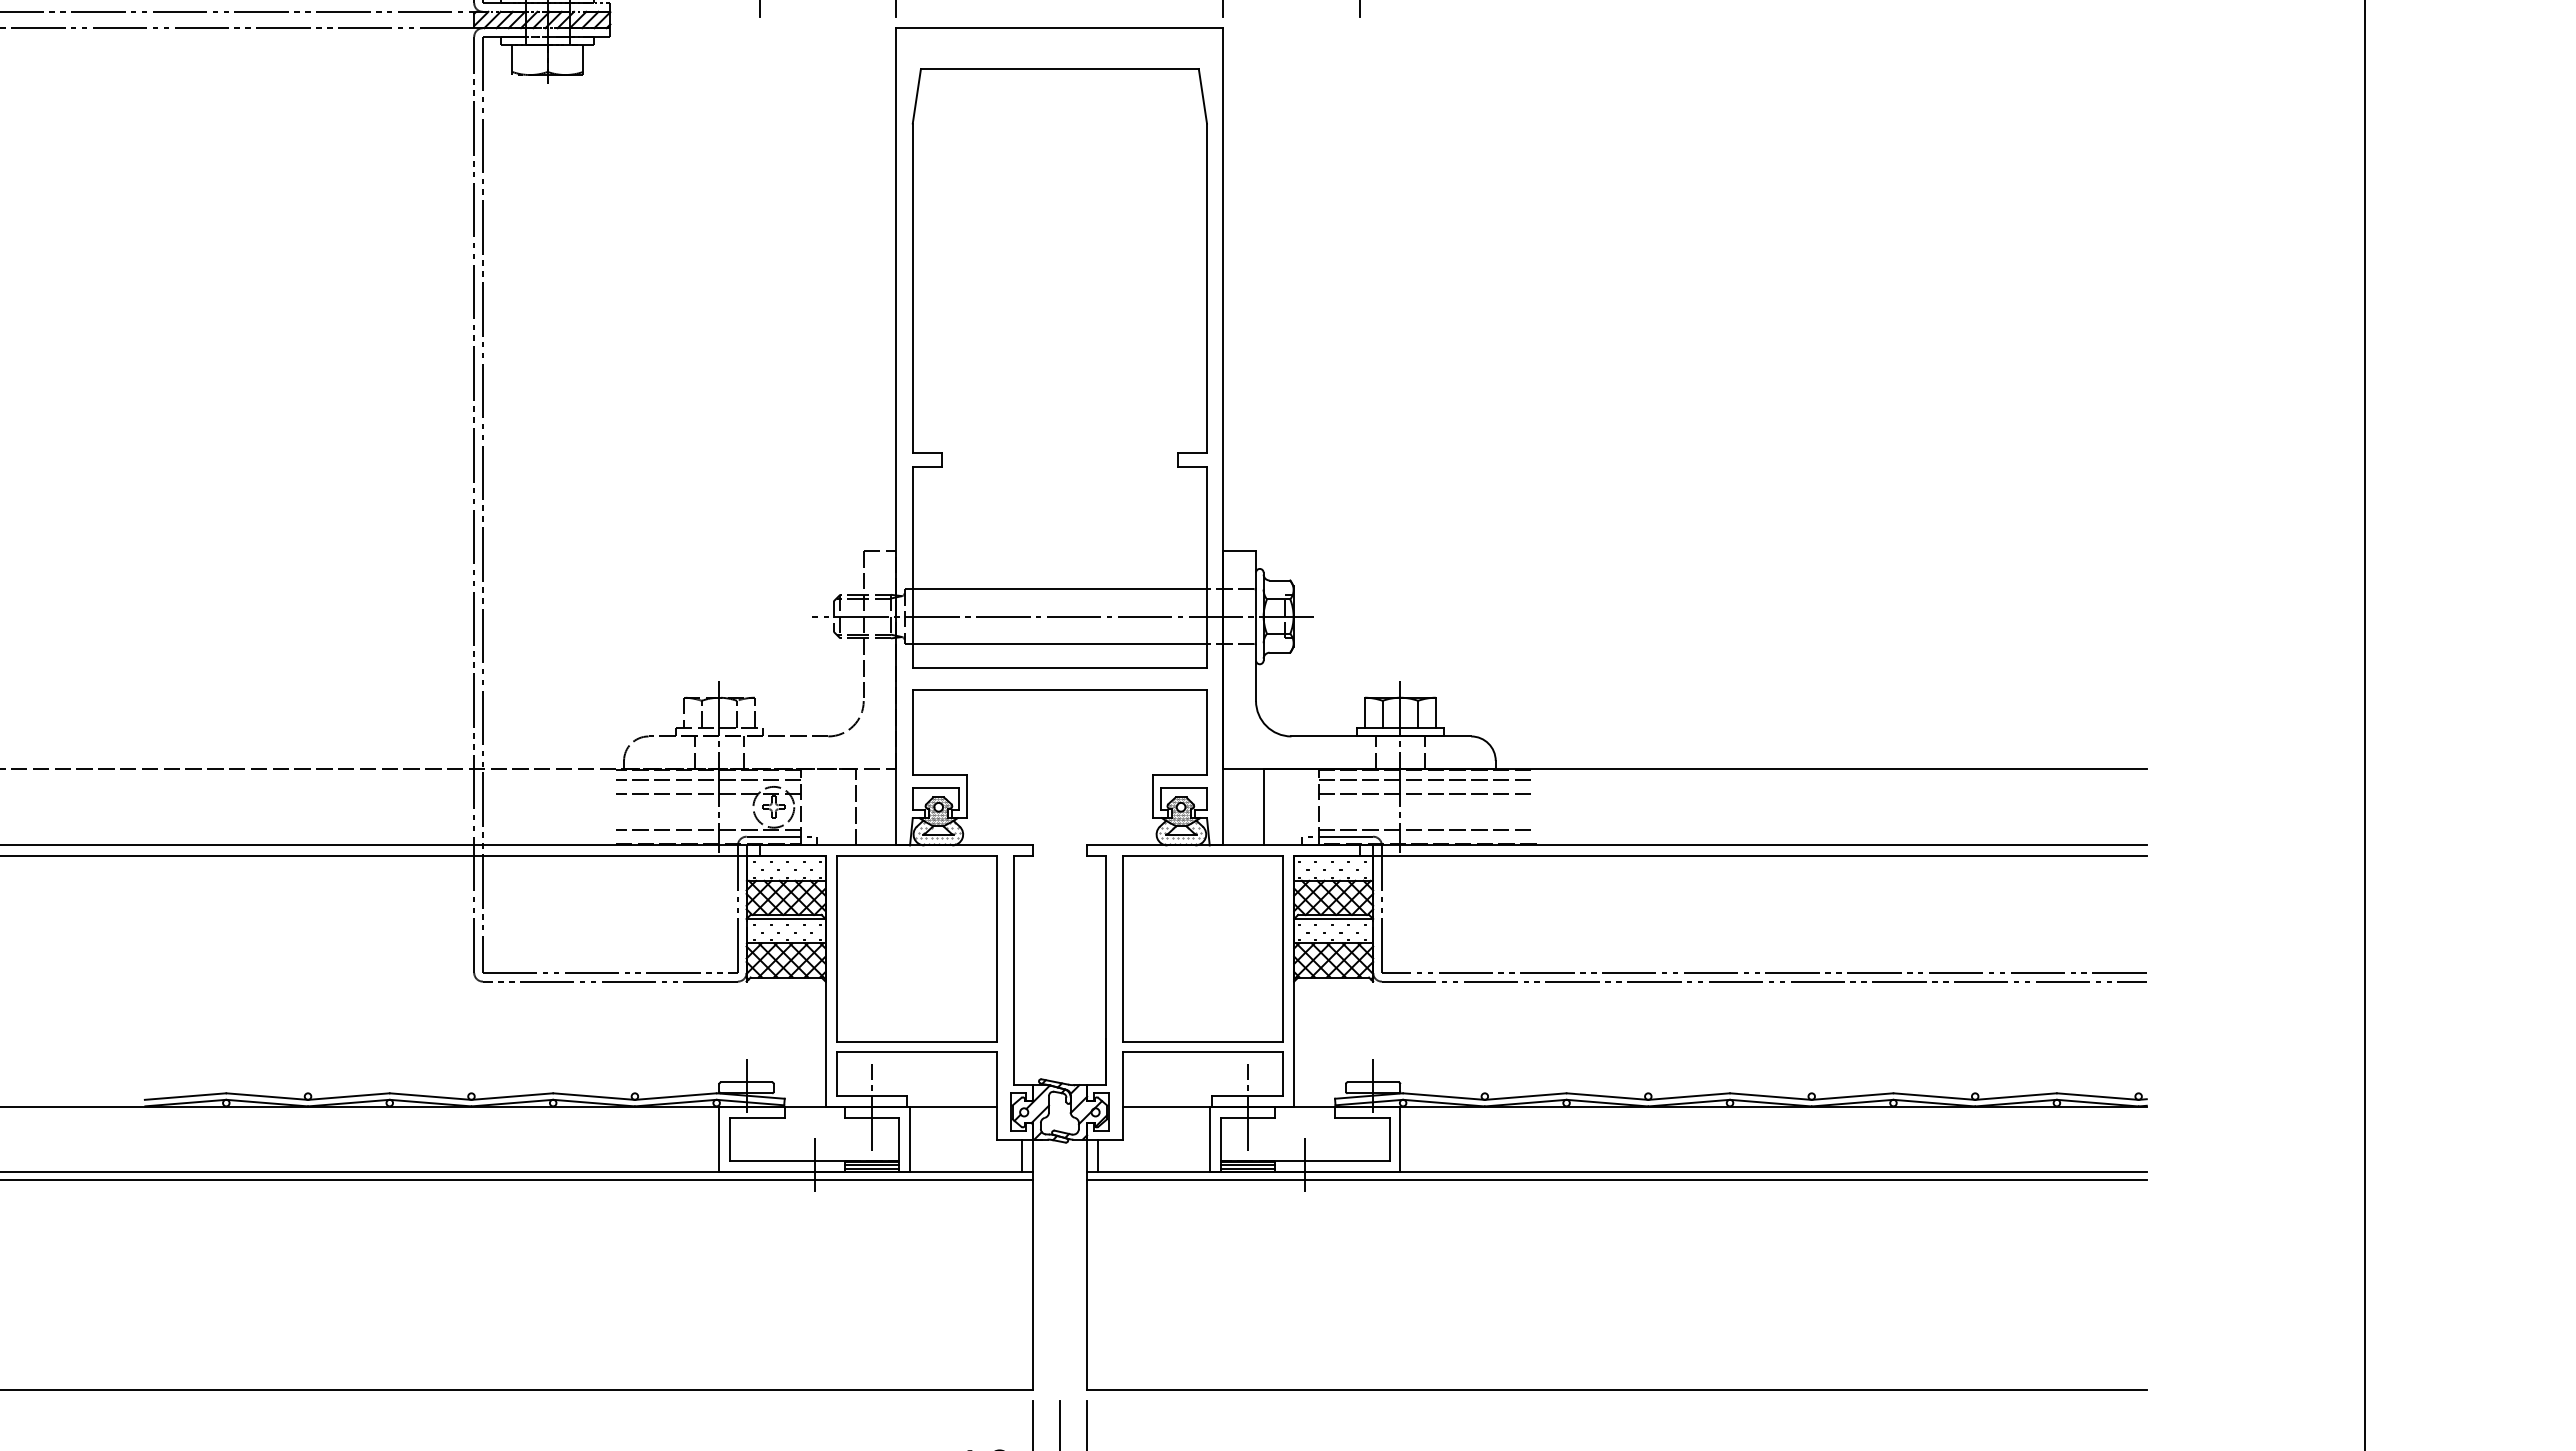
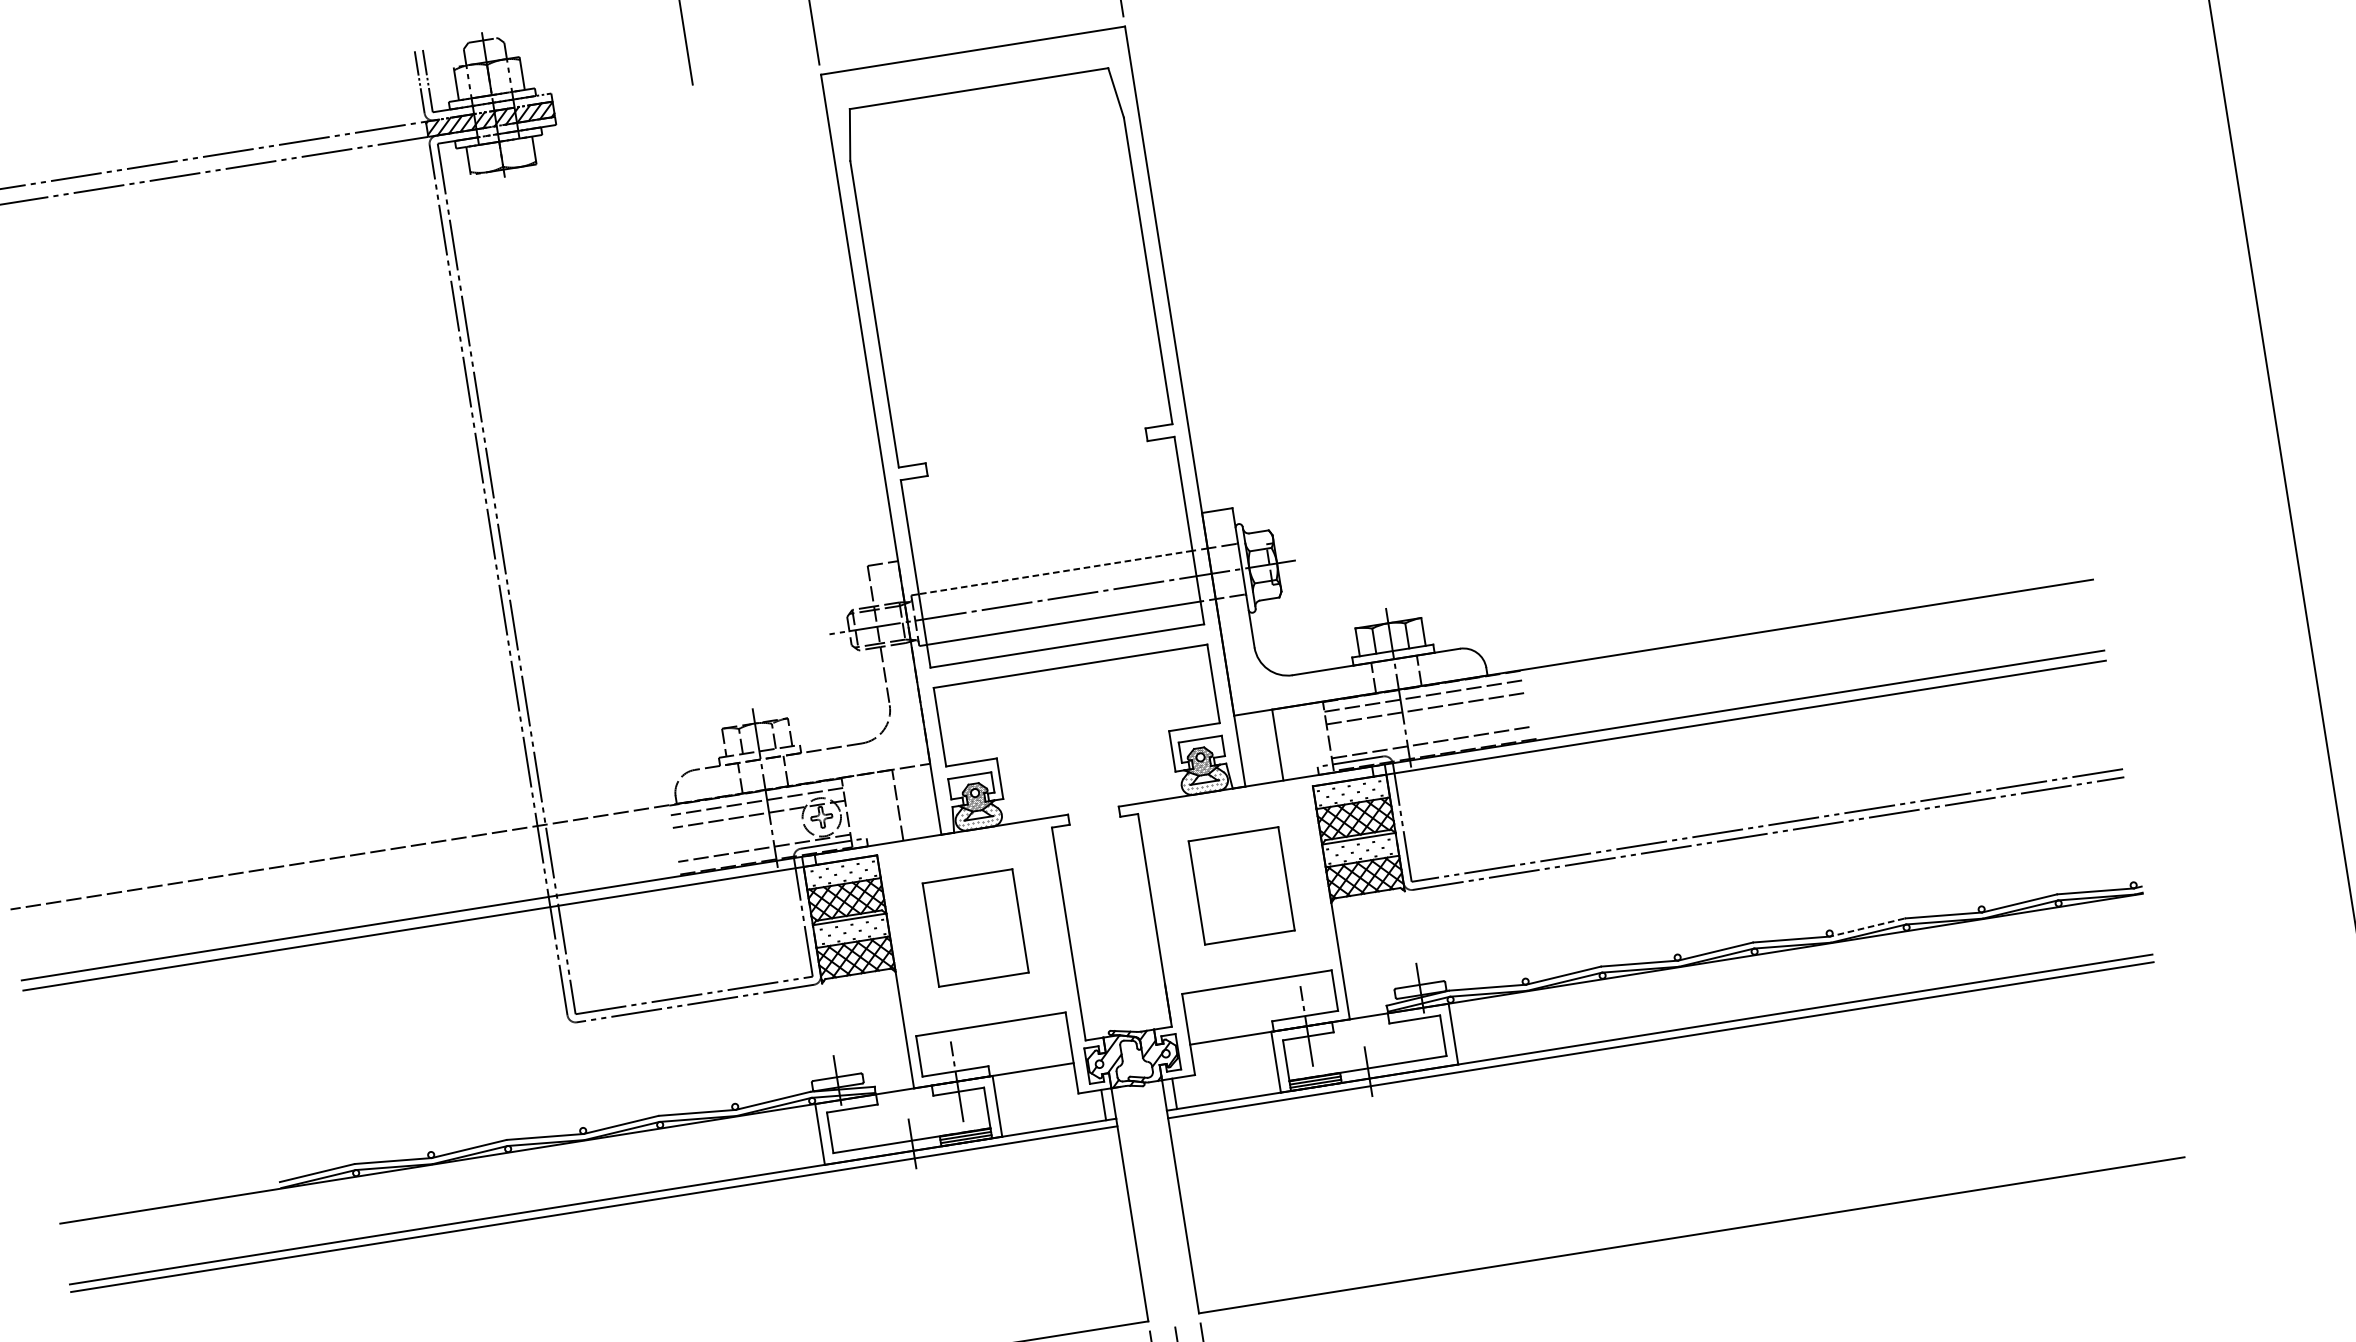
line: (1059, 589) -> (1055, 572), solid -> dashed
part: (916, 948) -> (975, 927), size x0.6
part: (1202, 948) -> (1241, 885), size x0.6
line: (1851, 1096) -> (1866, 927), solid -> dashed

